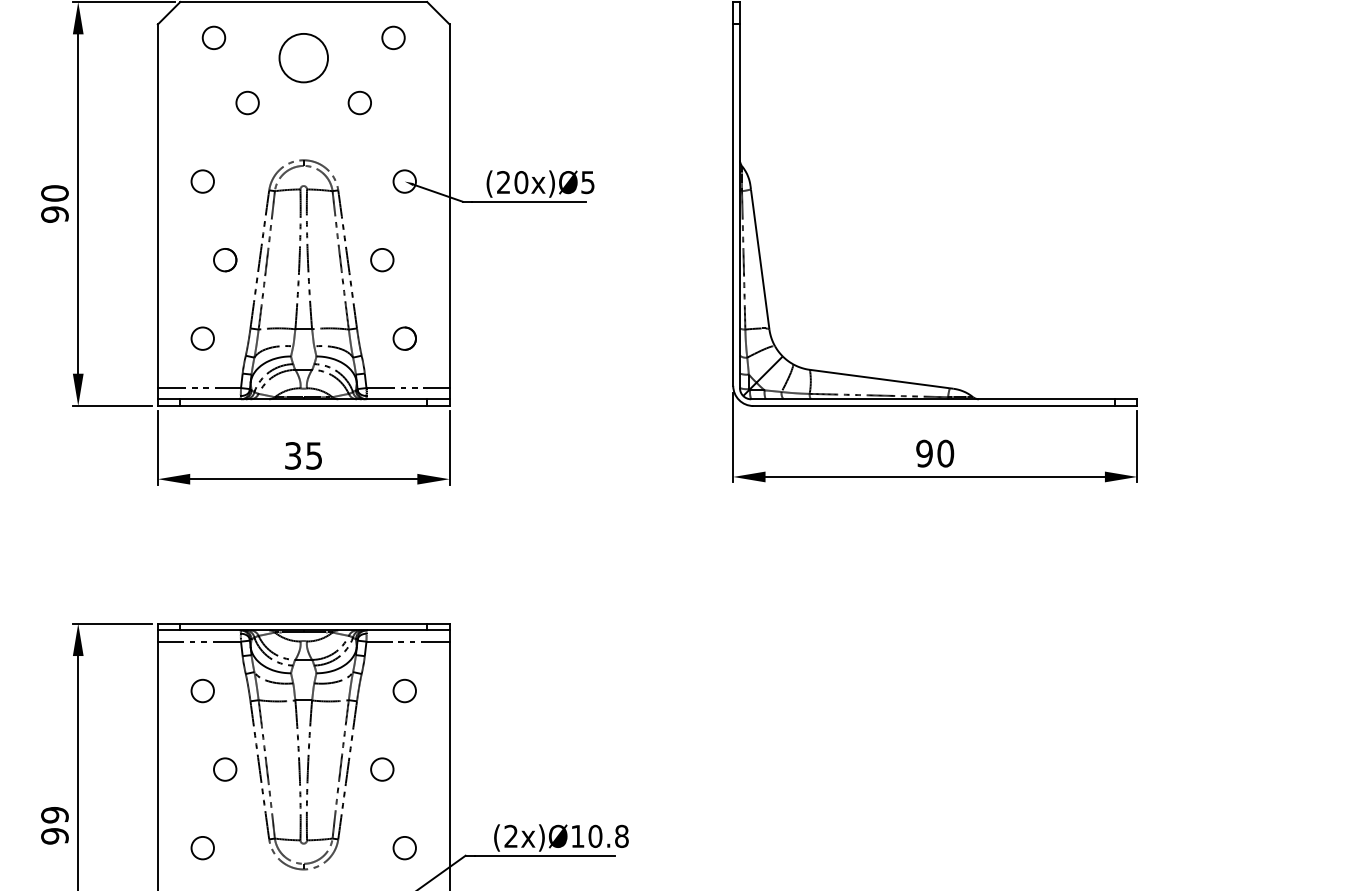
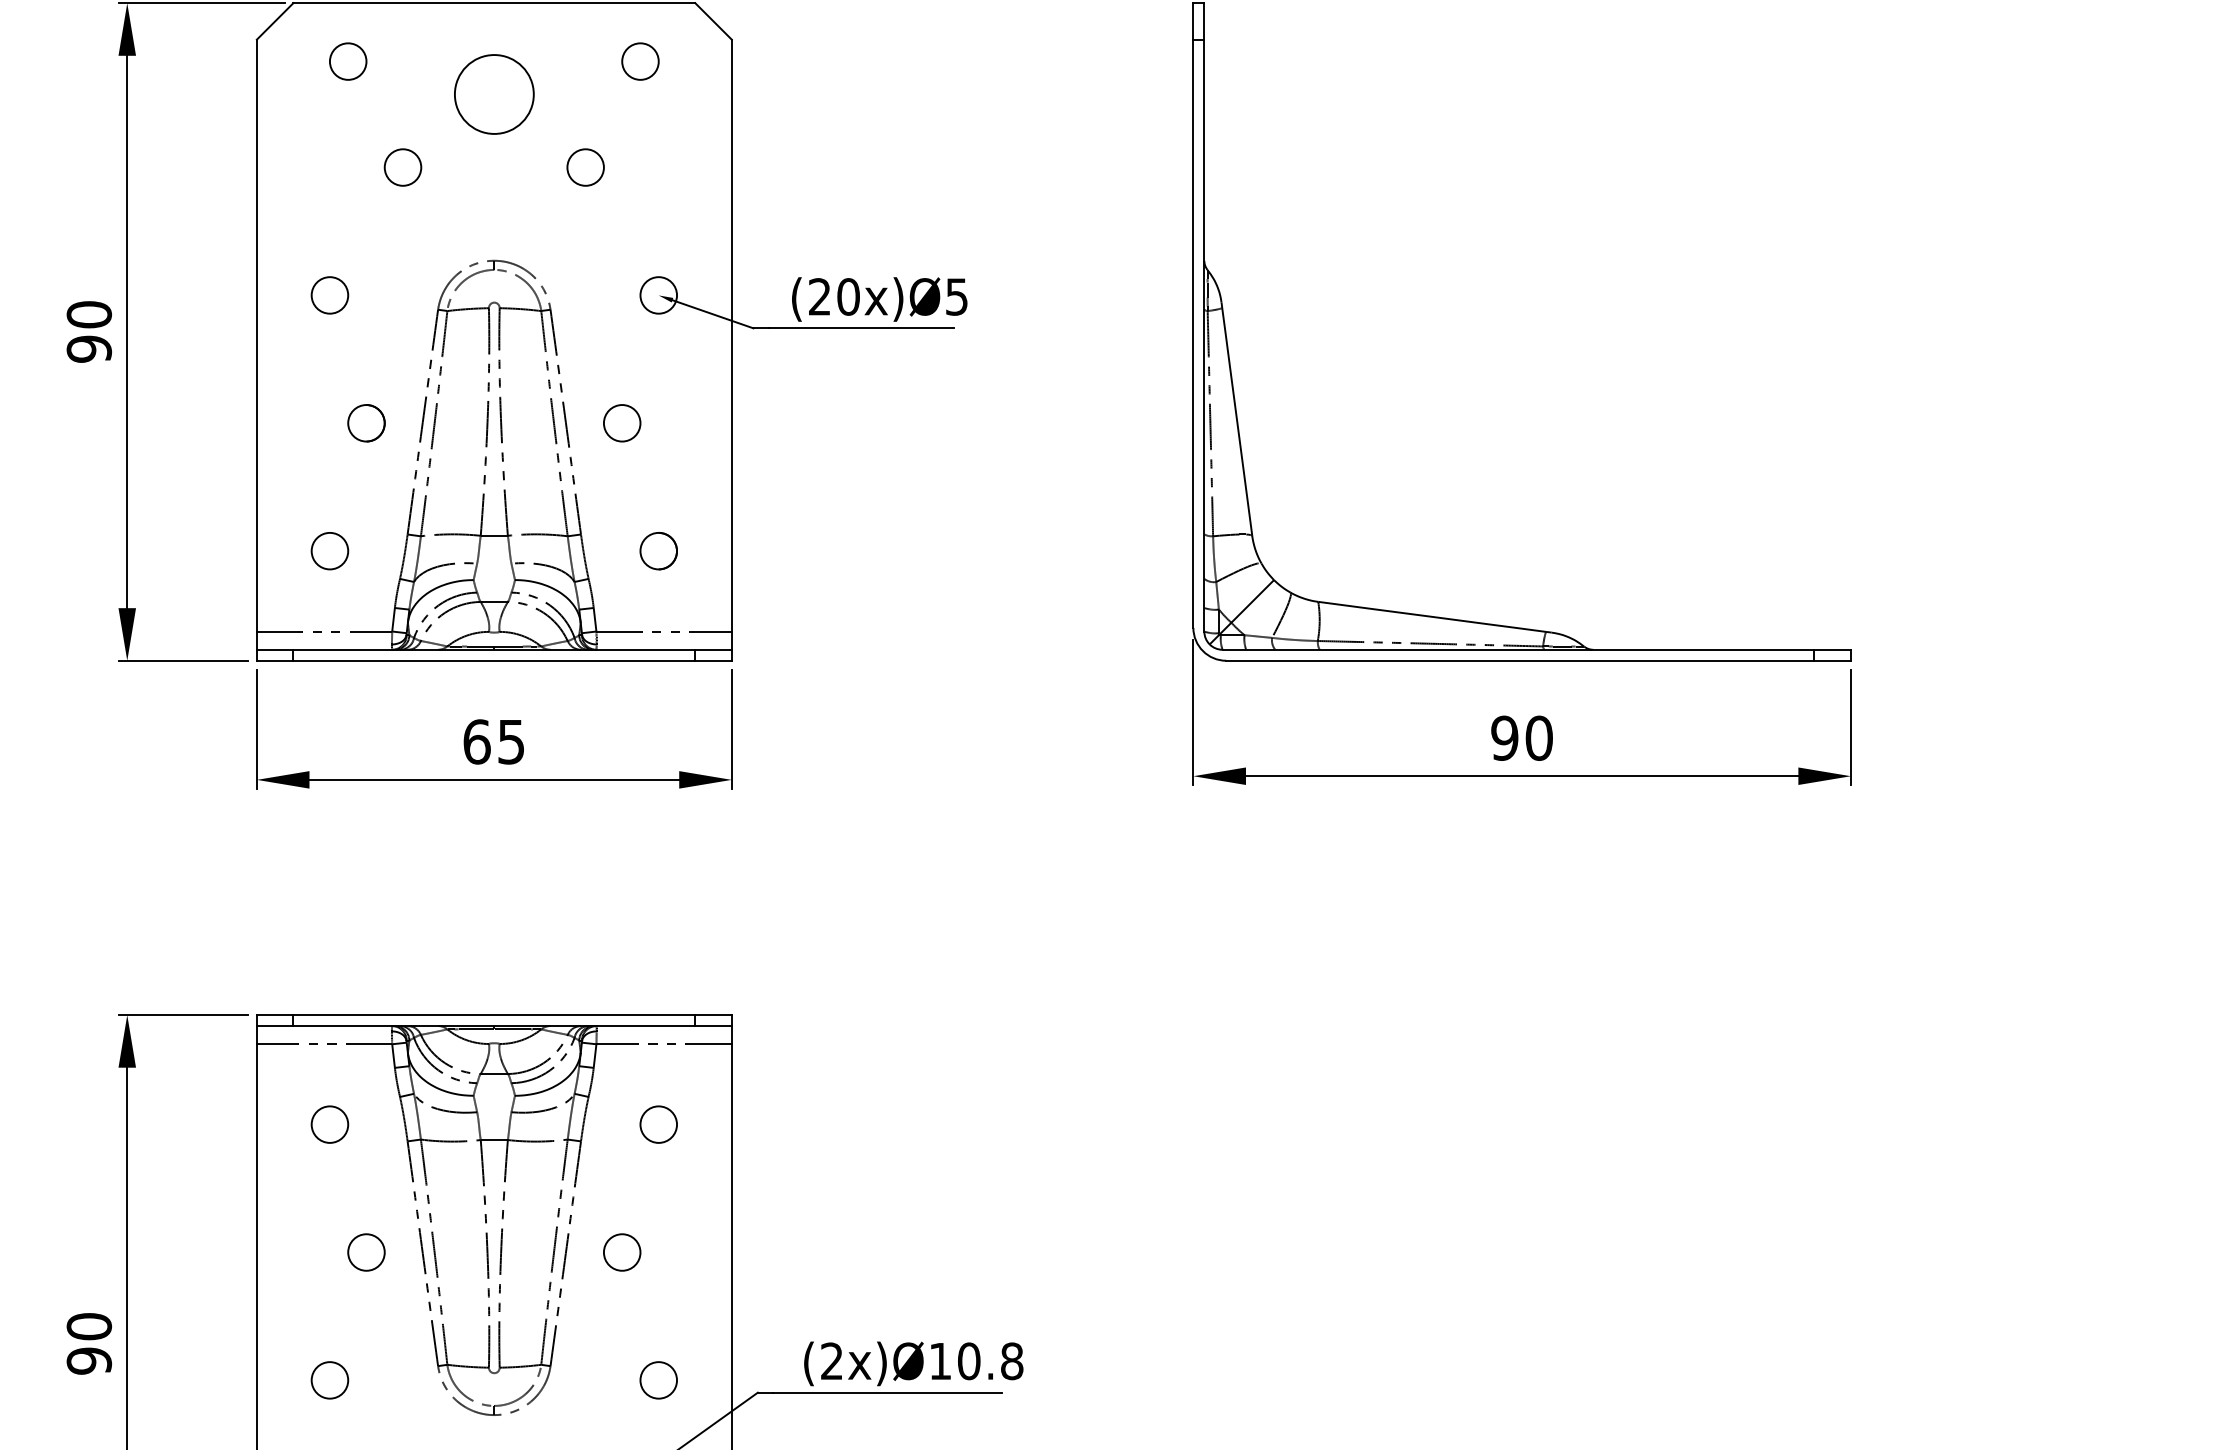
text: (293, 455) -> (477, 741), 35 -> 65
text: (54, 814) -> (88, 1325), 99 -> 90

